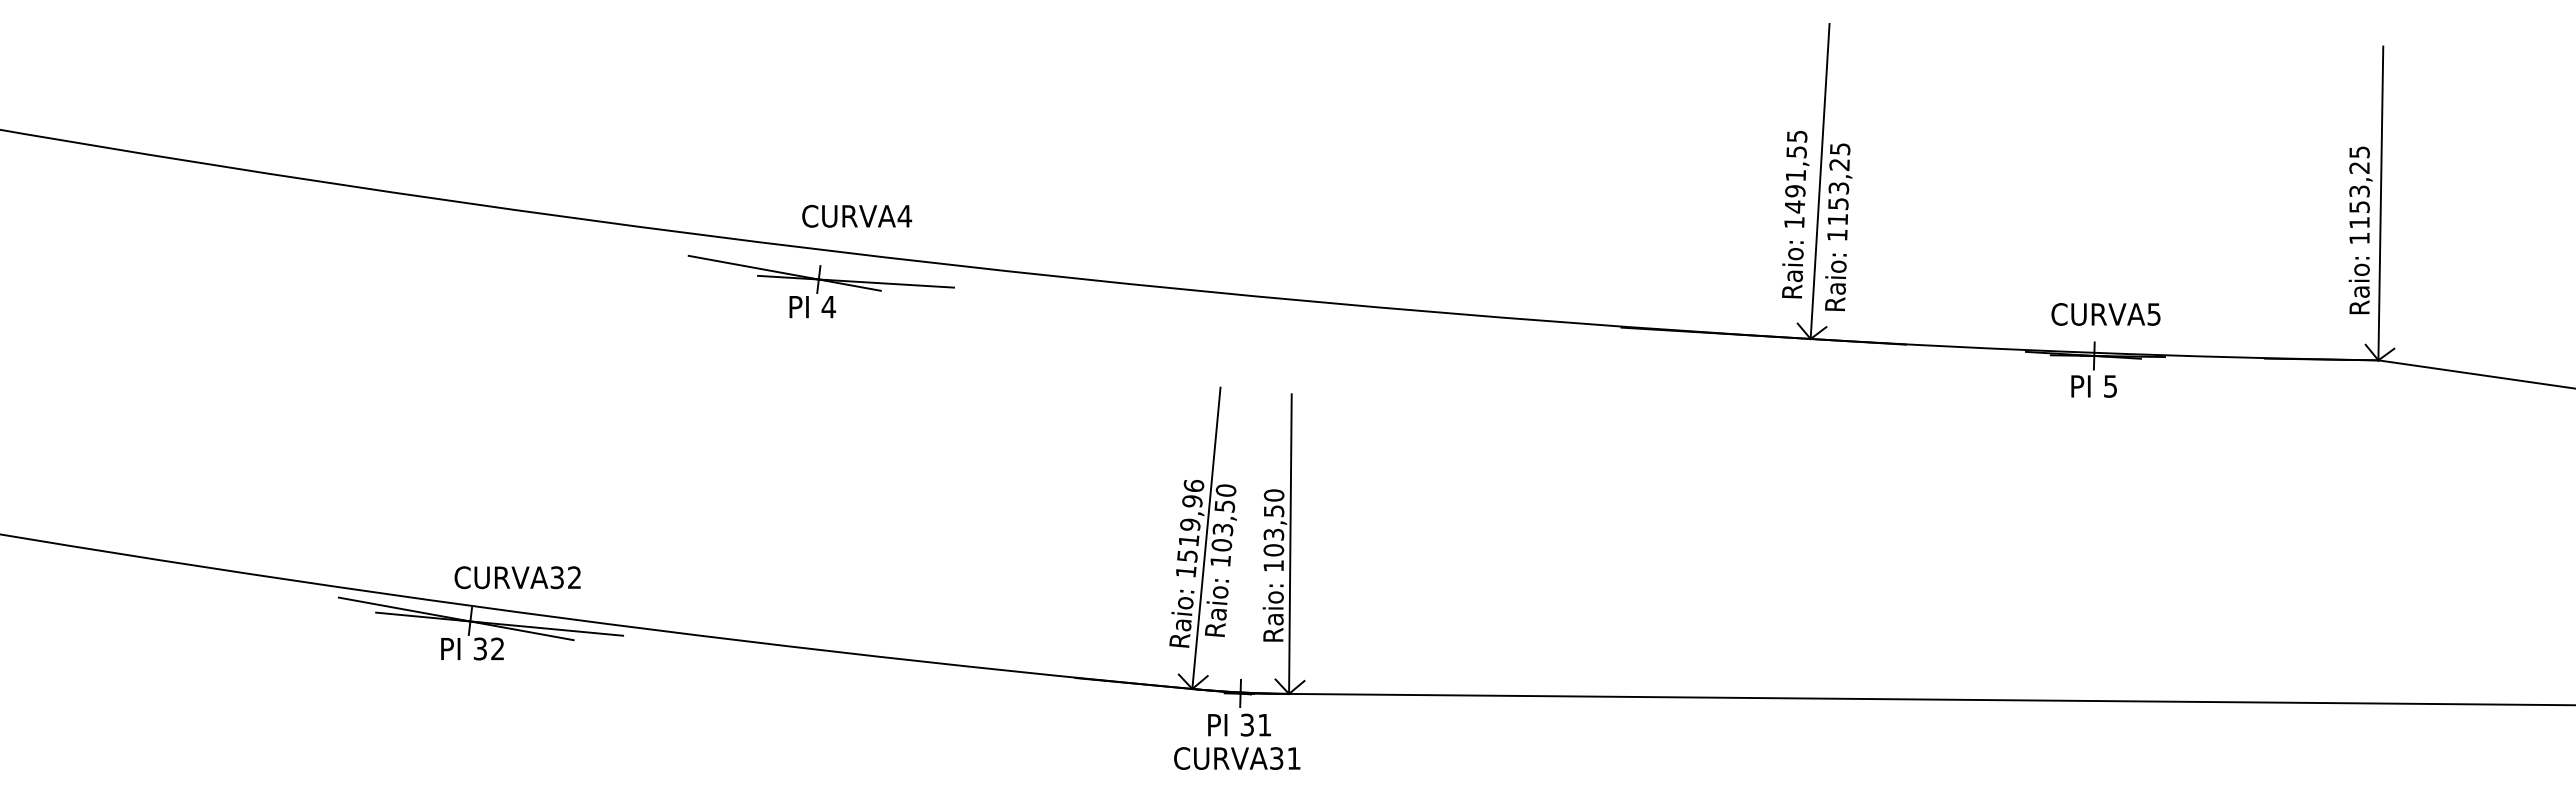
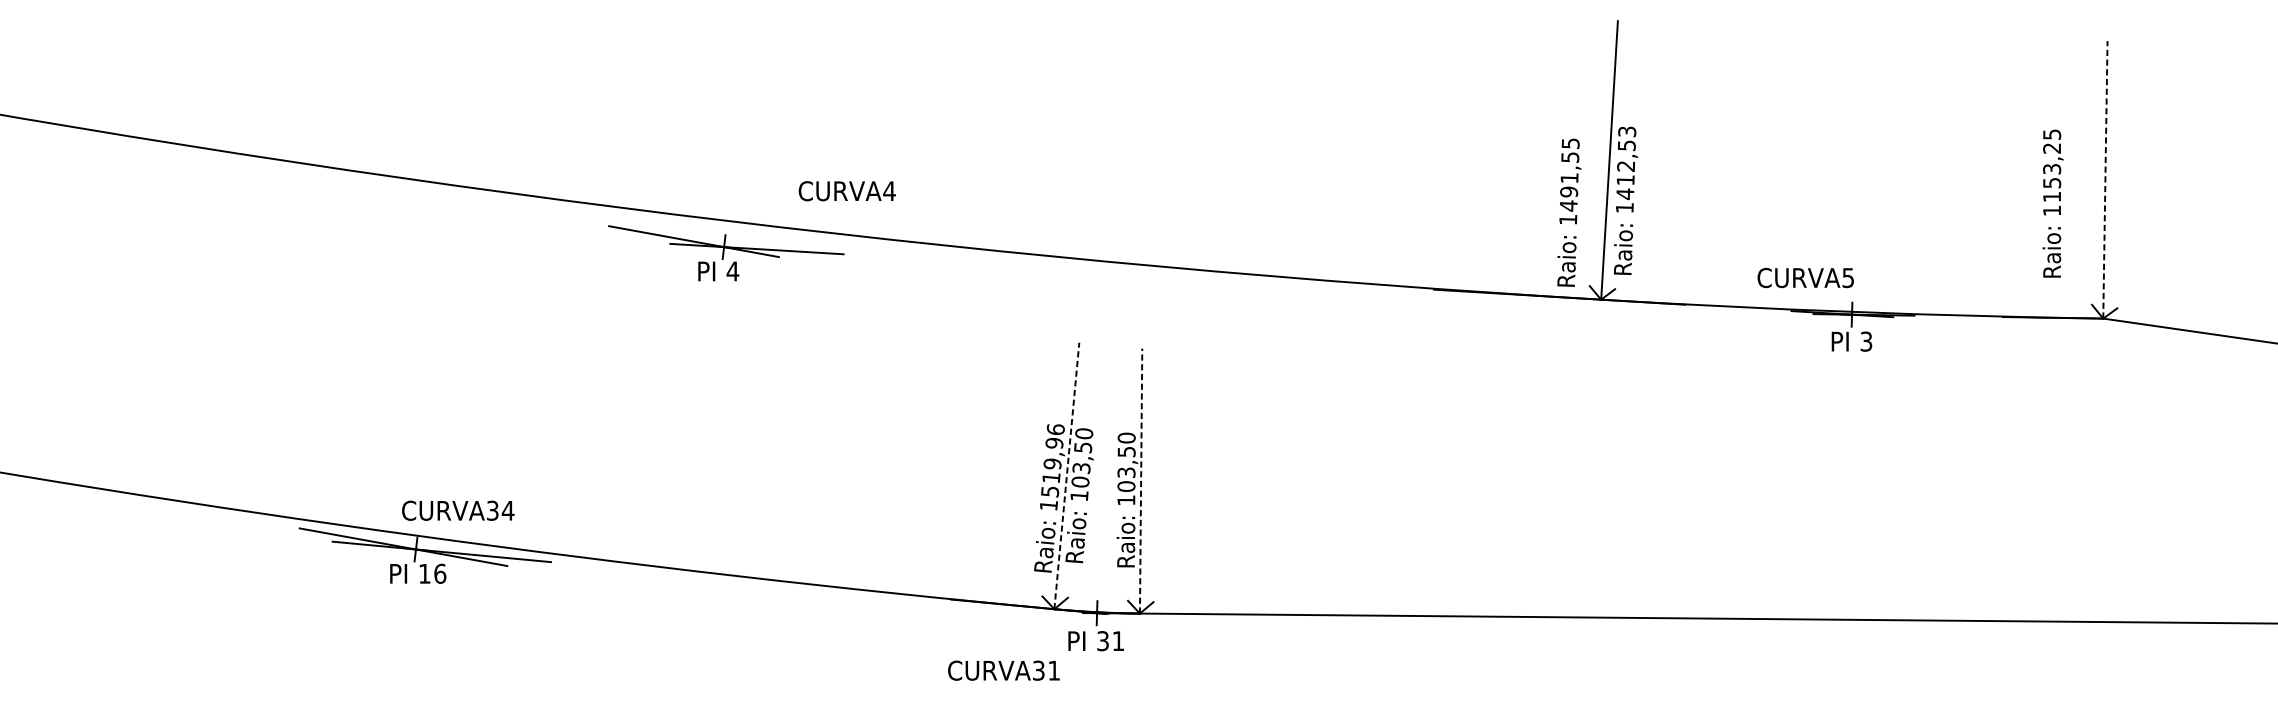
text: (1838, 184) -> (1625, 163), 1153,25 -> 1412,53
line: (2380, 203) -> (2105, 179), solid -> dashed
text: (1795, 214) -> (1569, 212), moved
text: (857, 215) -> (847, 190), moved
text: (2360, 229) -> (2052, 202), moved
text: (2105, 314) -> (1805, 278), moved
text: (2110, 386) -> (1866, 341), 5 -> 3
line: (1206, 537) -> (1066, 475), solid -> dashed
line: (1290, 544) -> (1141, 481), solid -> dashed
text: (574, 577) -> (508, 510), CURVA32 -> CURVA34
text: (488, 648) -> (432, 573), 32 -> 16
text: (1237, 758) -> (1004, 670), moved

